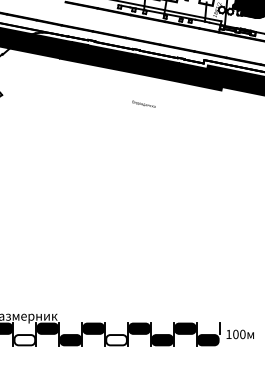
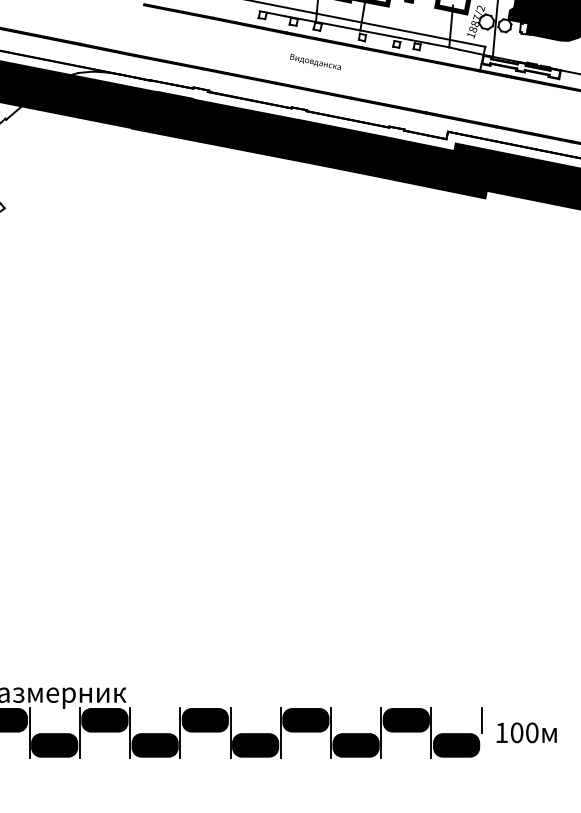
text: (143, 103) -> (314, 60), moved
fill: (24, 340) -> (53, 746), added
fill: (116, 340) -> (255, 746), added

